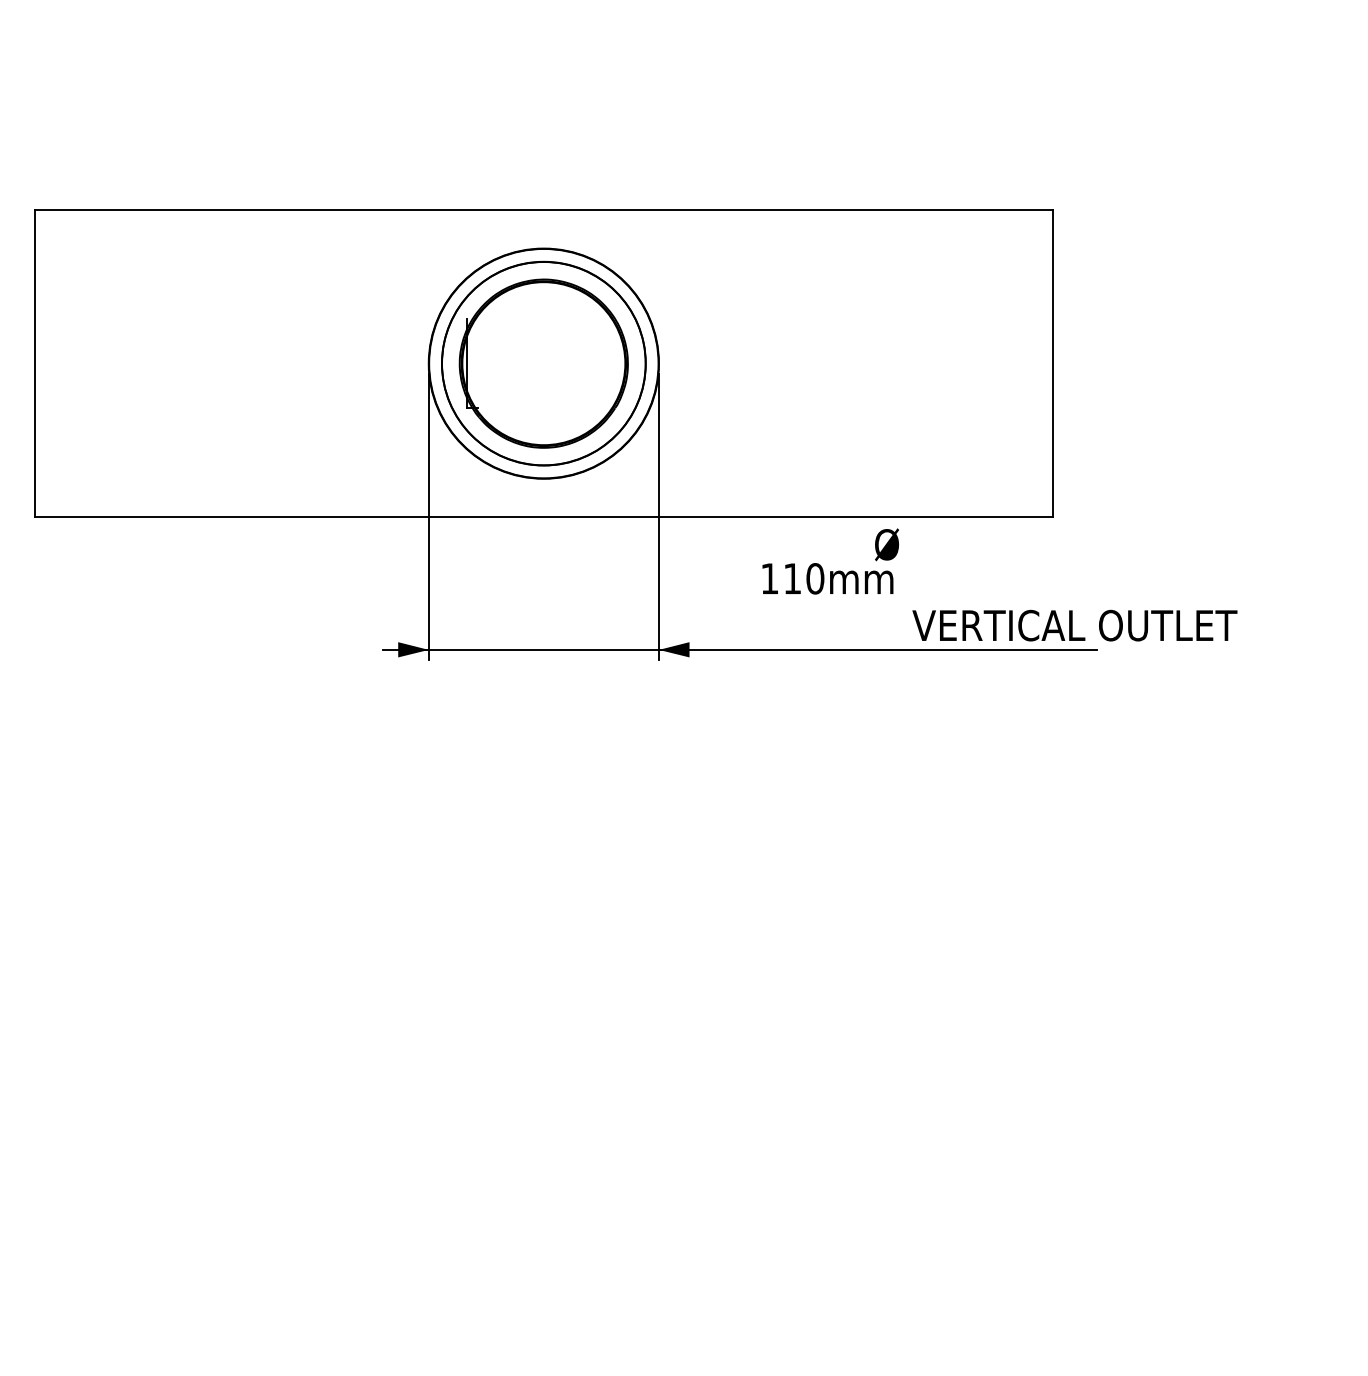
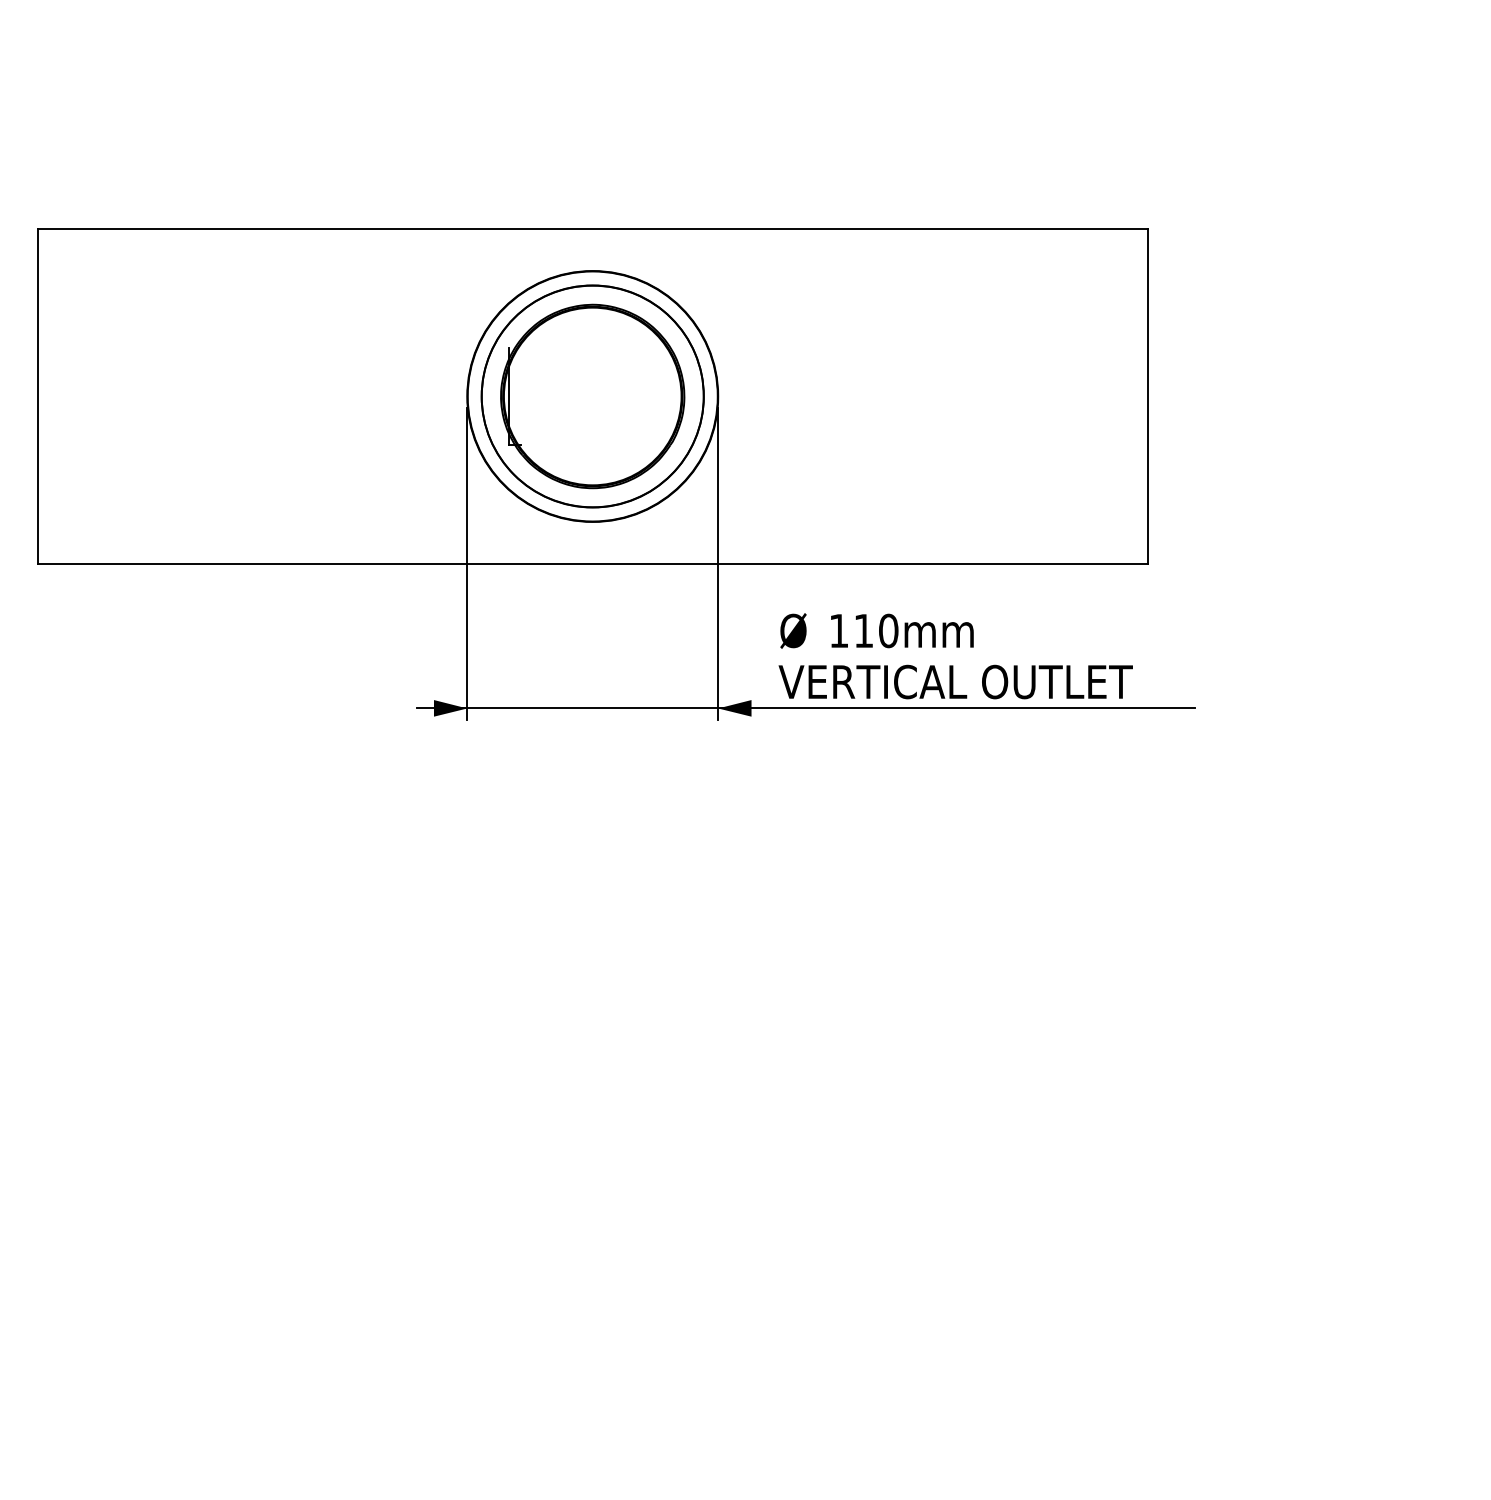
text: (886, 544) -> (792, 630), moved
text: (1074, 625) -> (955, 681), moved

